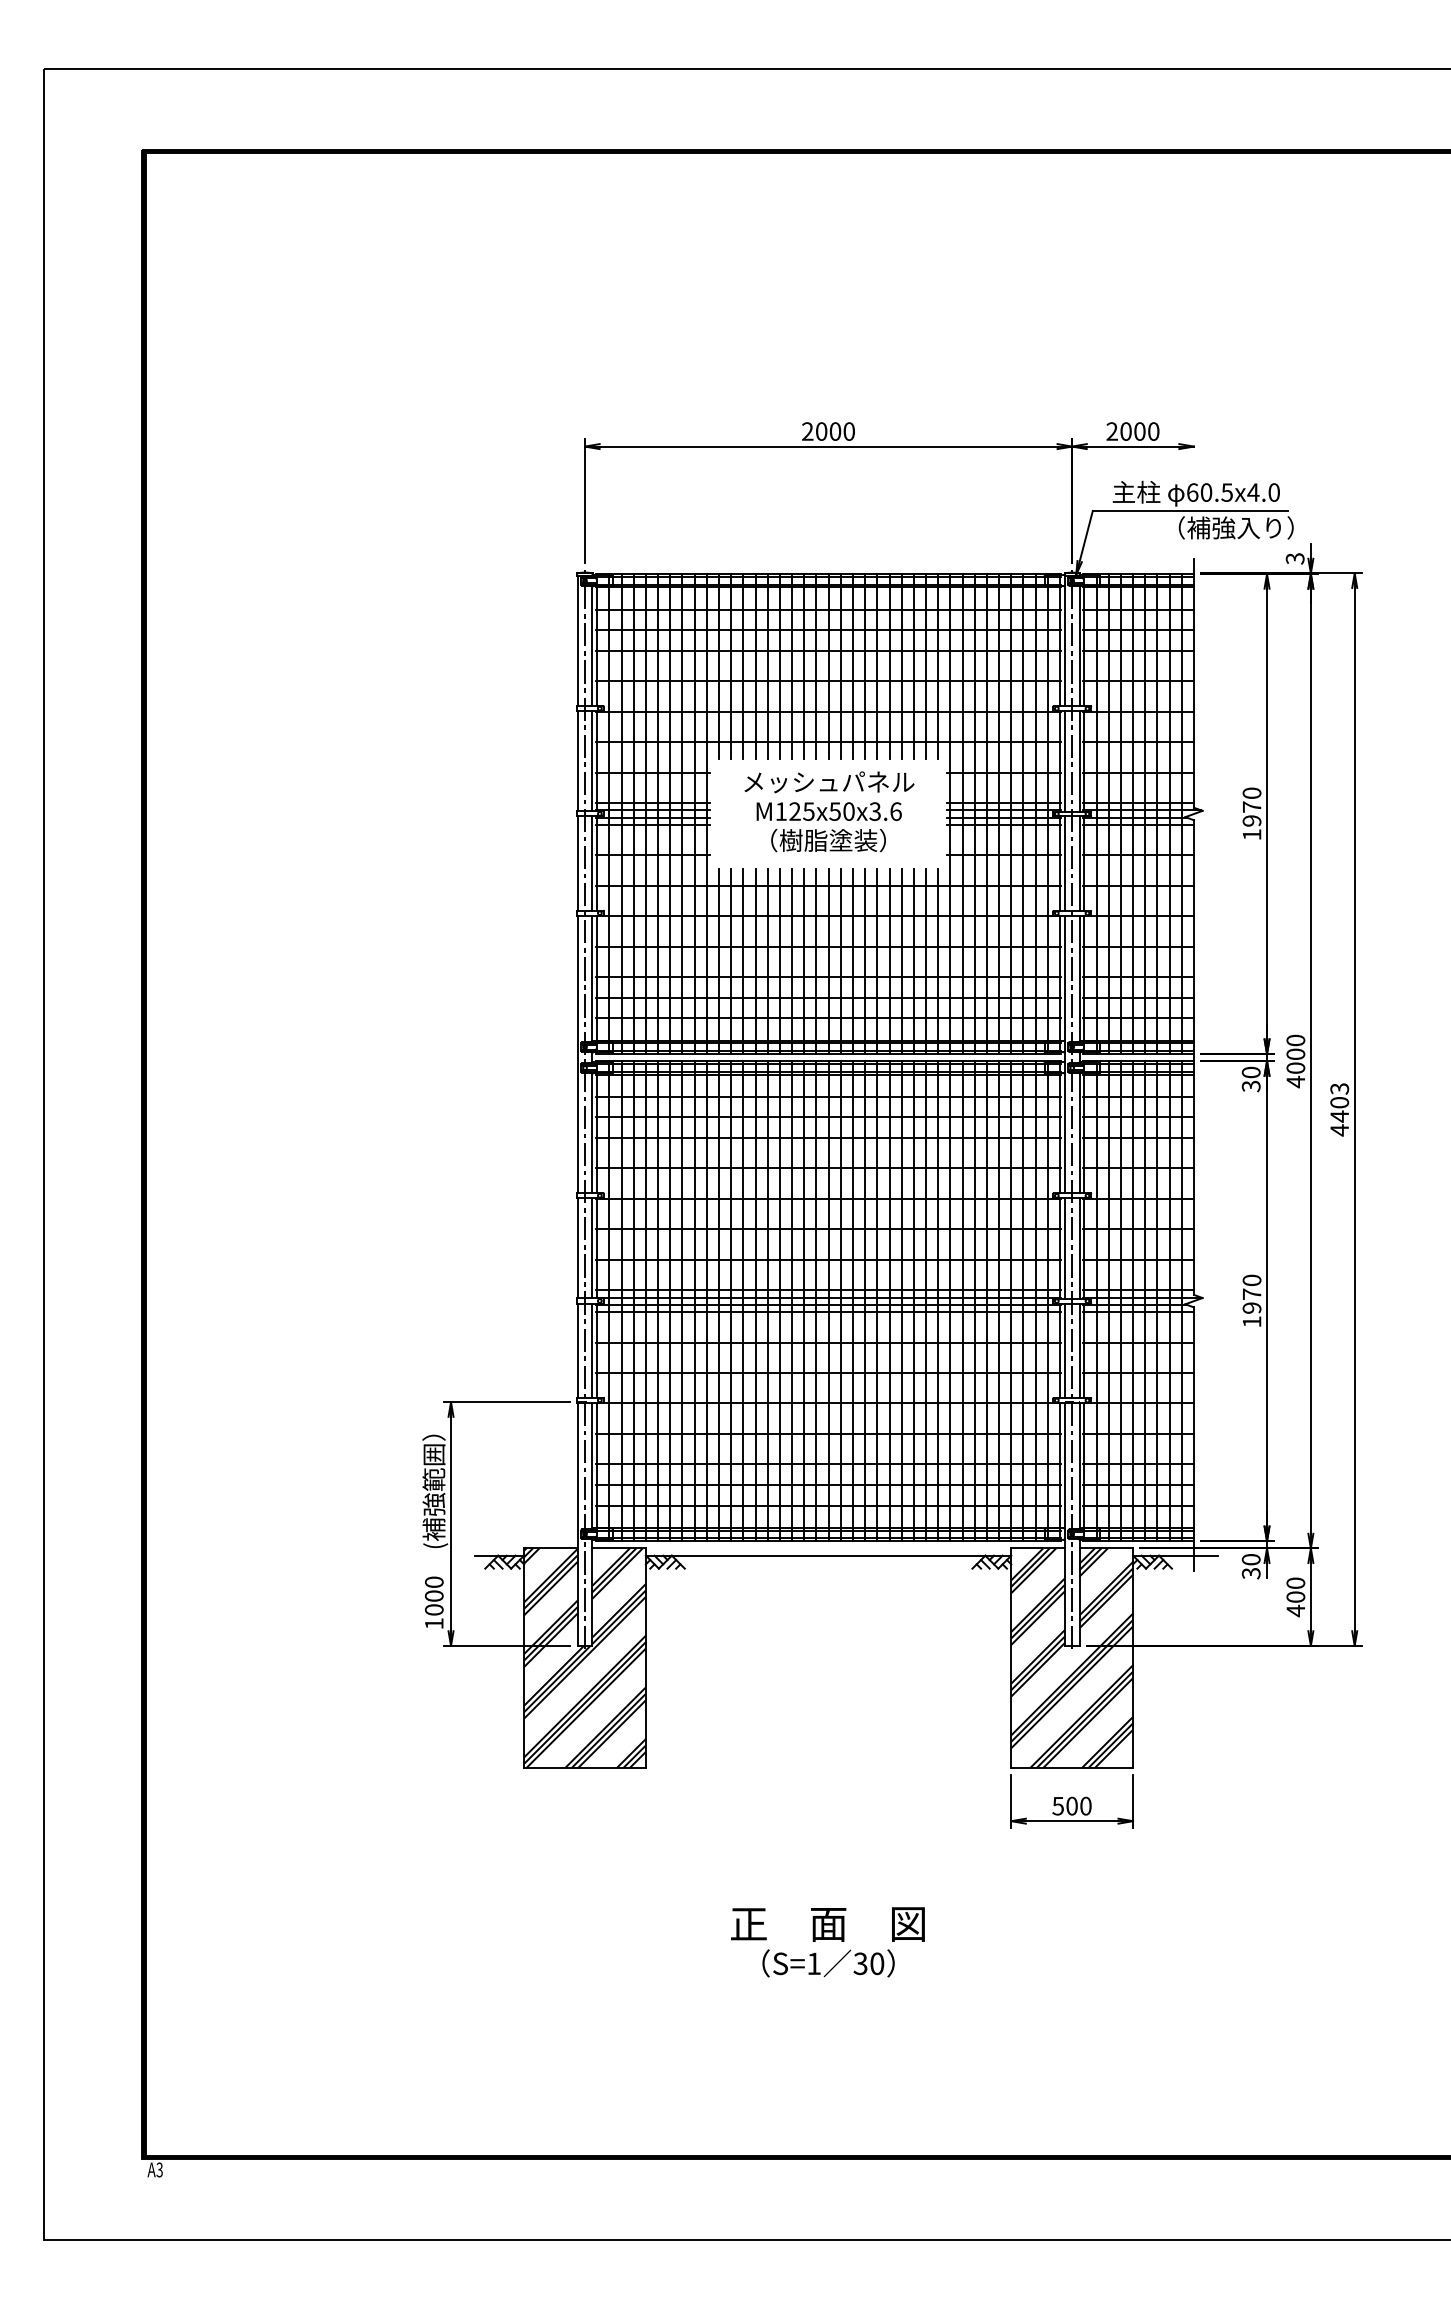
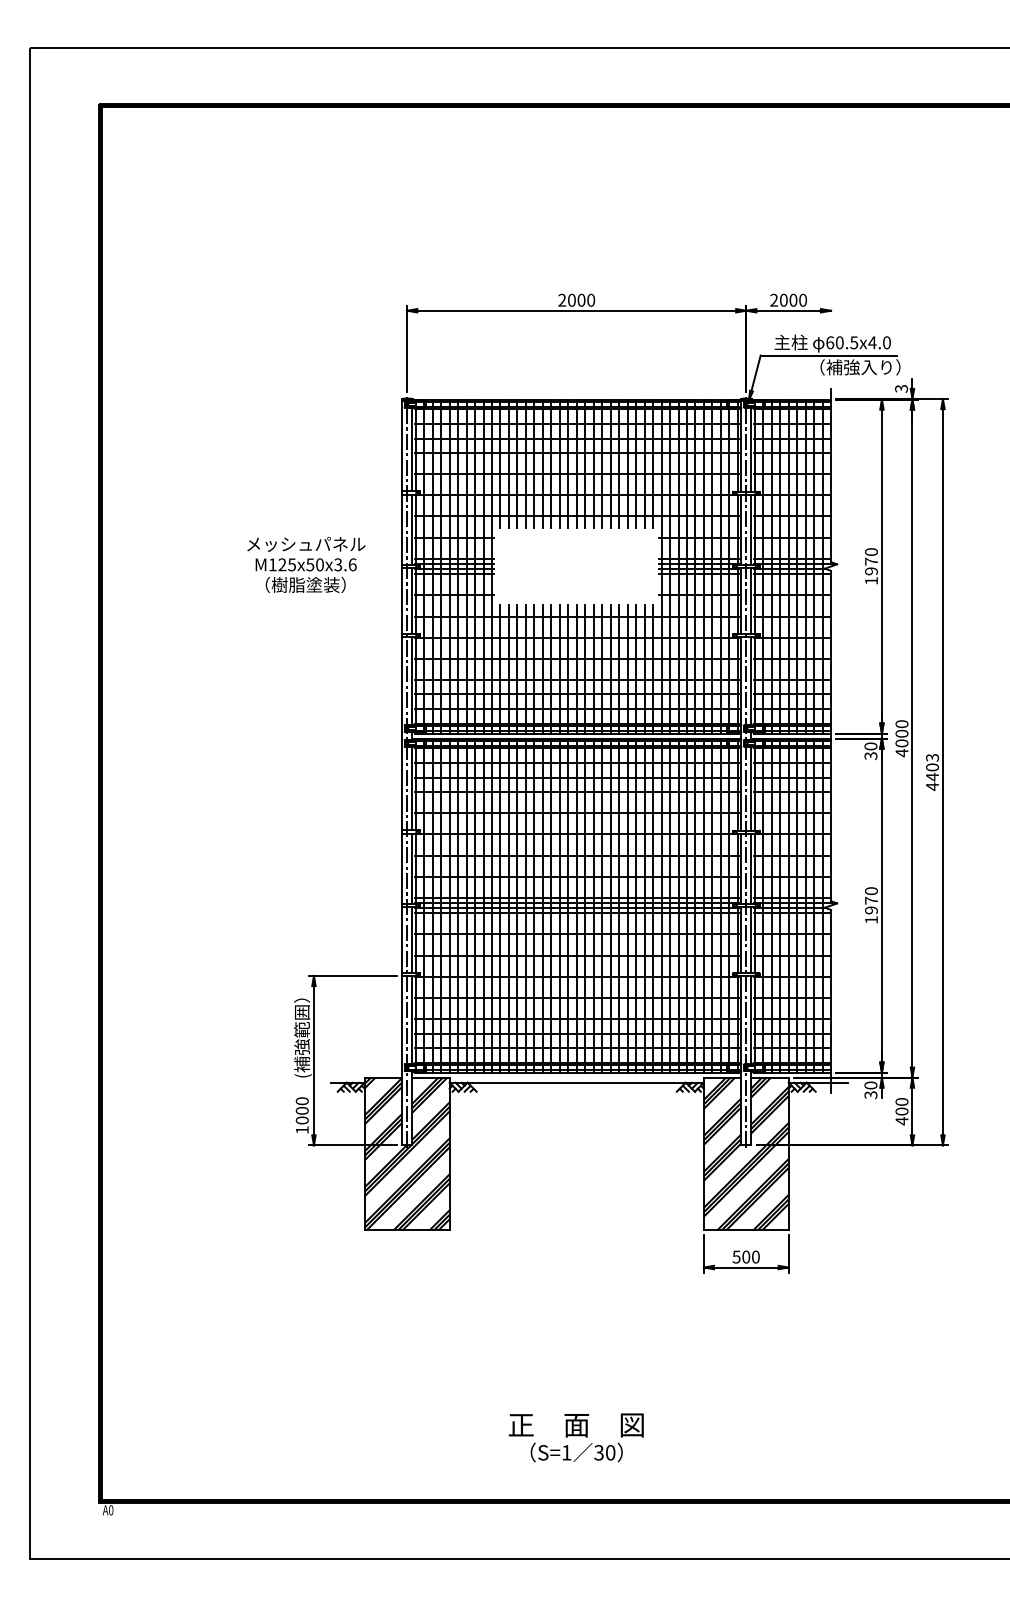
text: (829, 811) -> (306, 564), moved
text: (826, 1941) -> (575, 1437), moved
text: (160, 2170) -> (111, 1510), A3 -> A0

